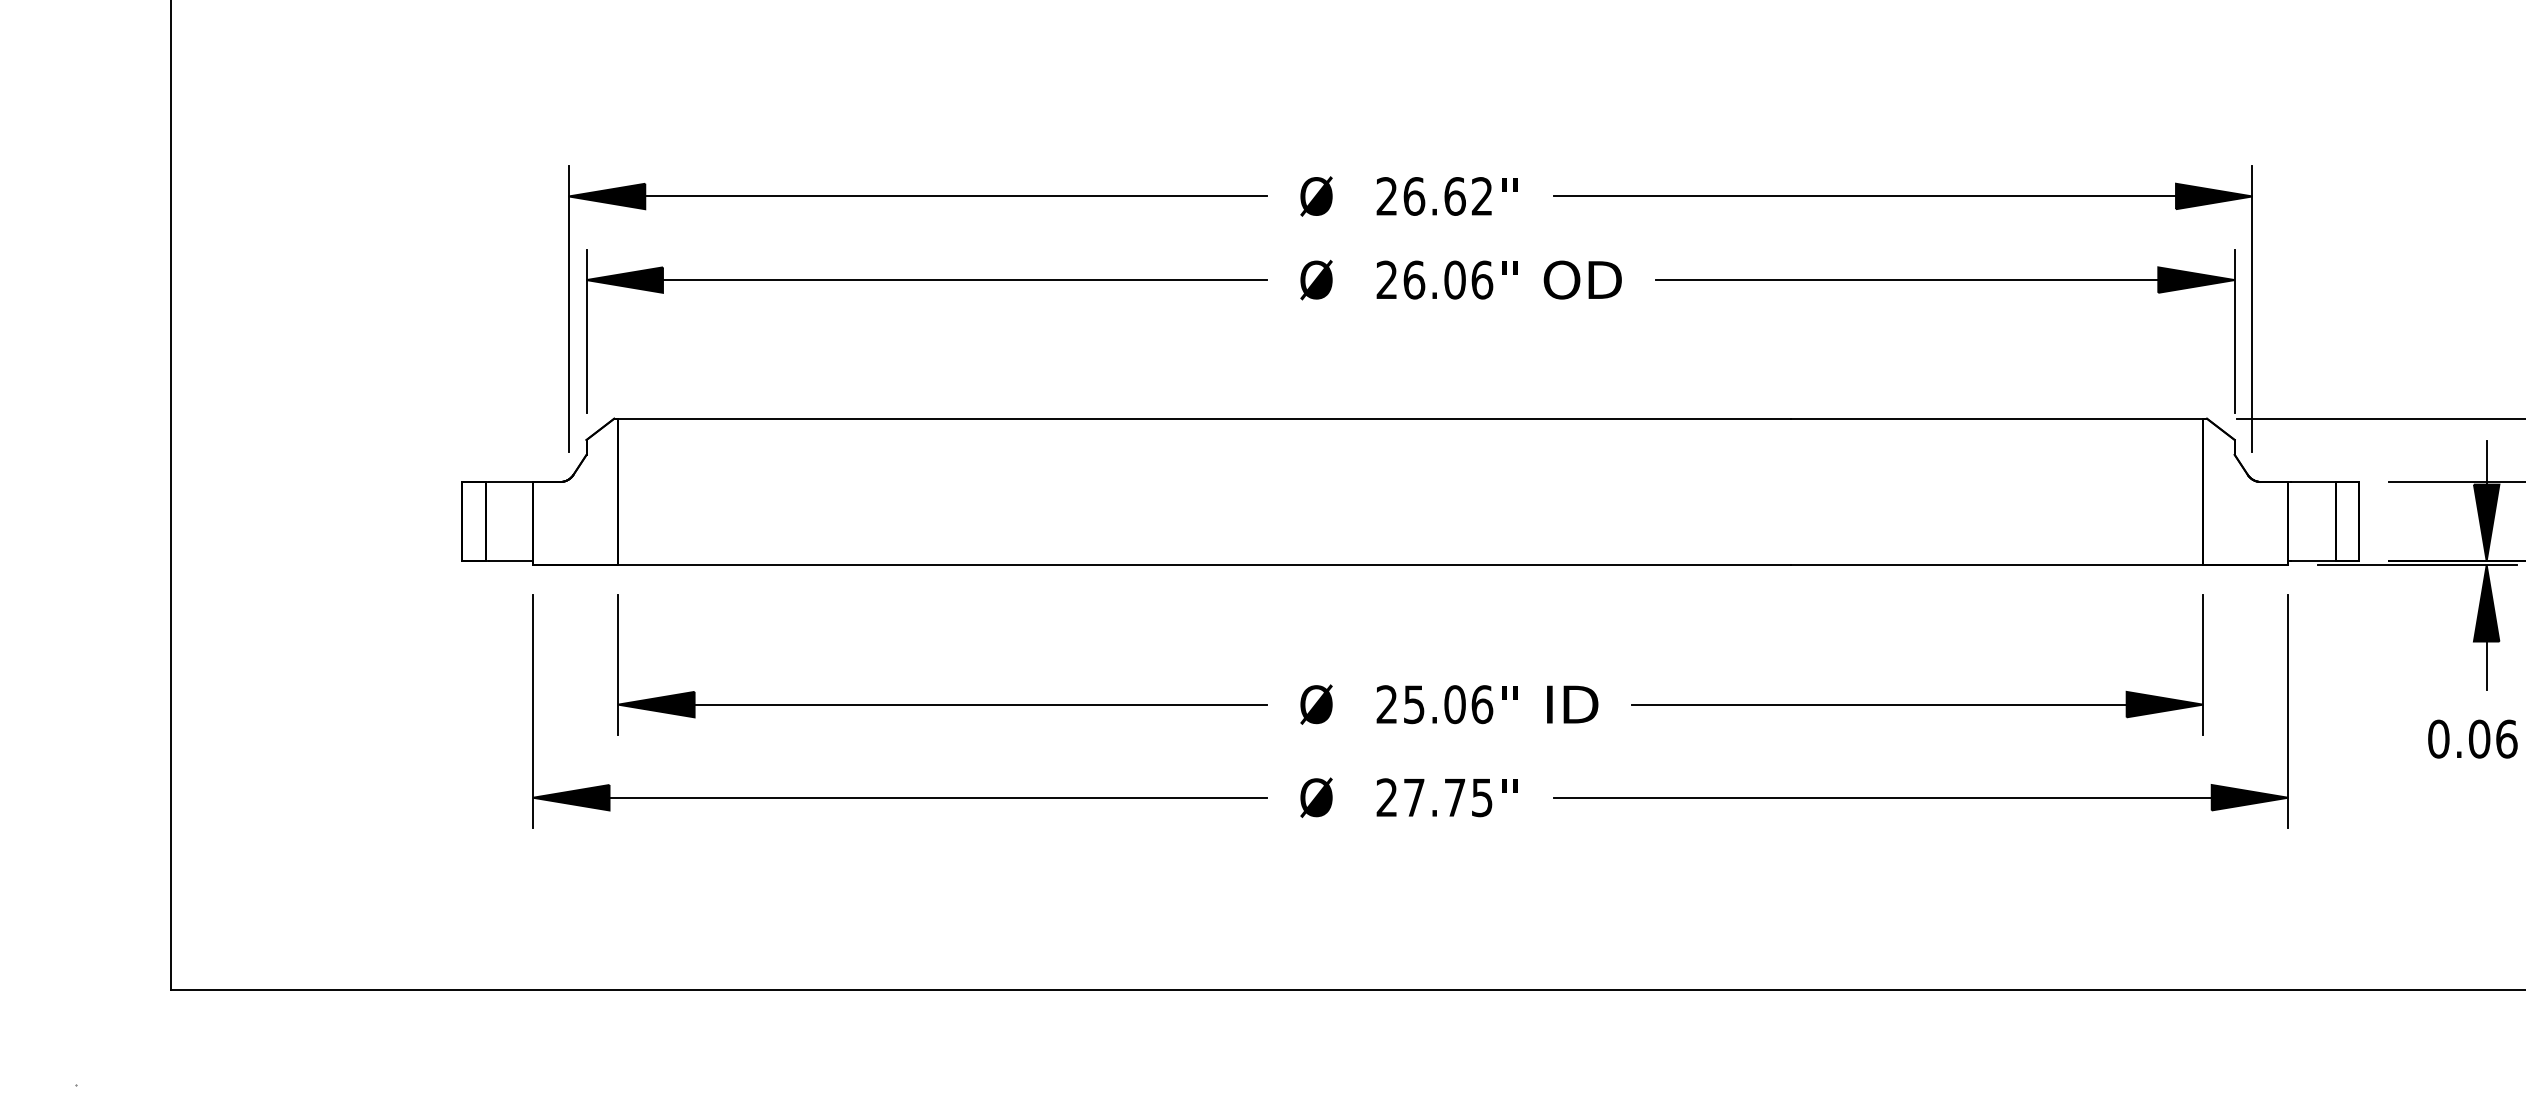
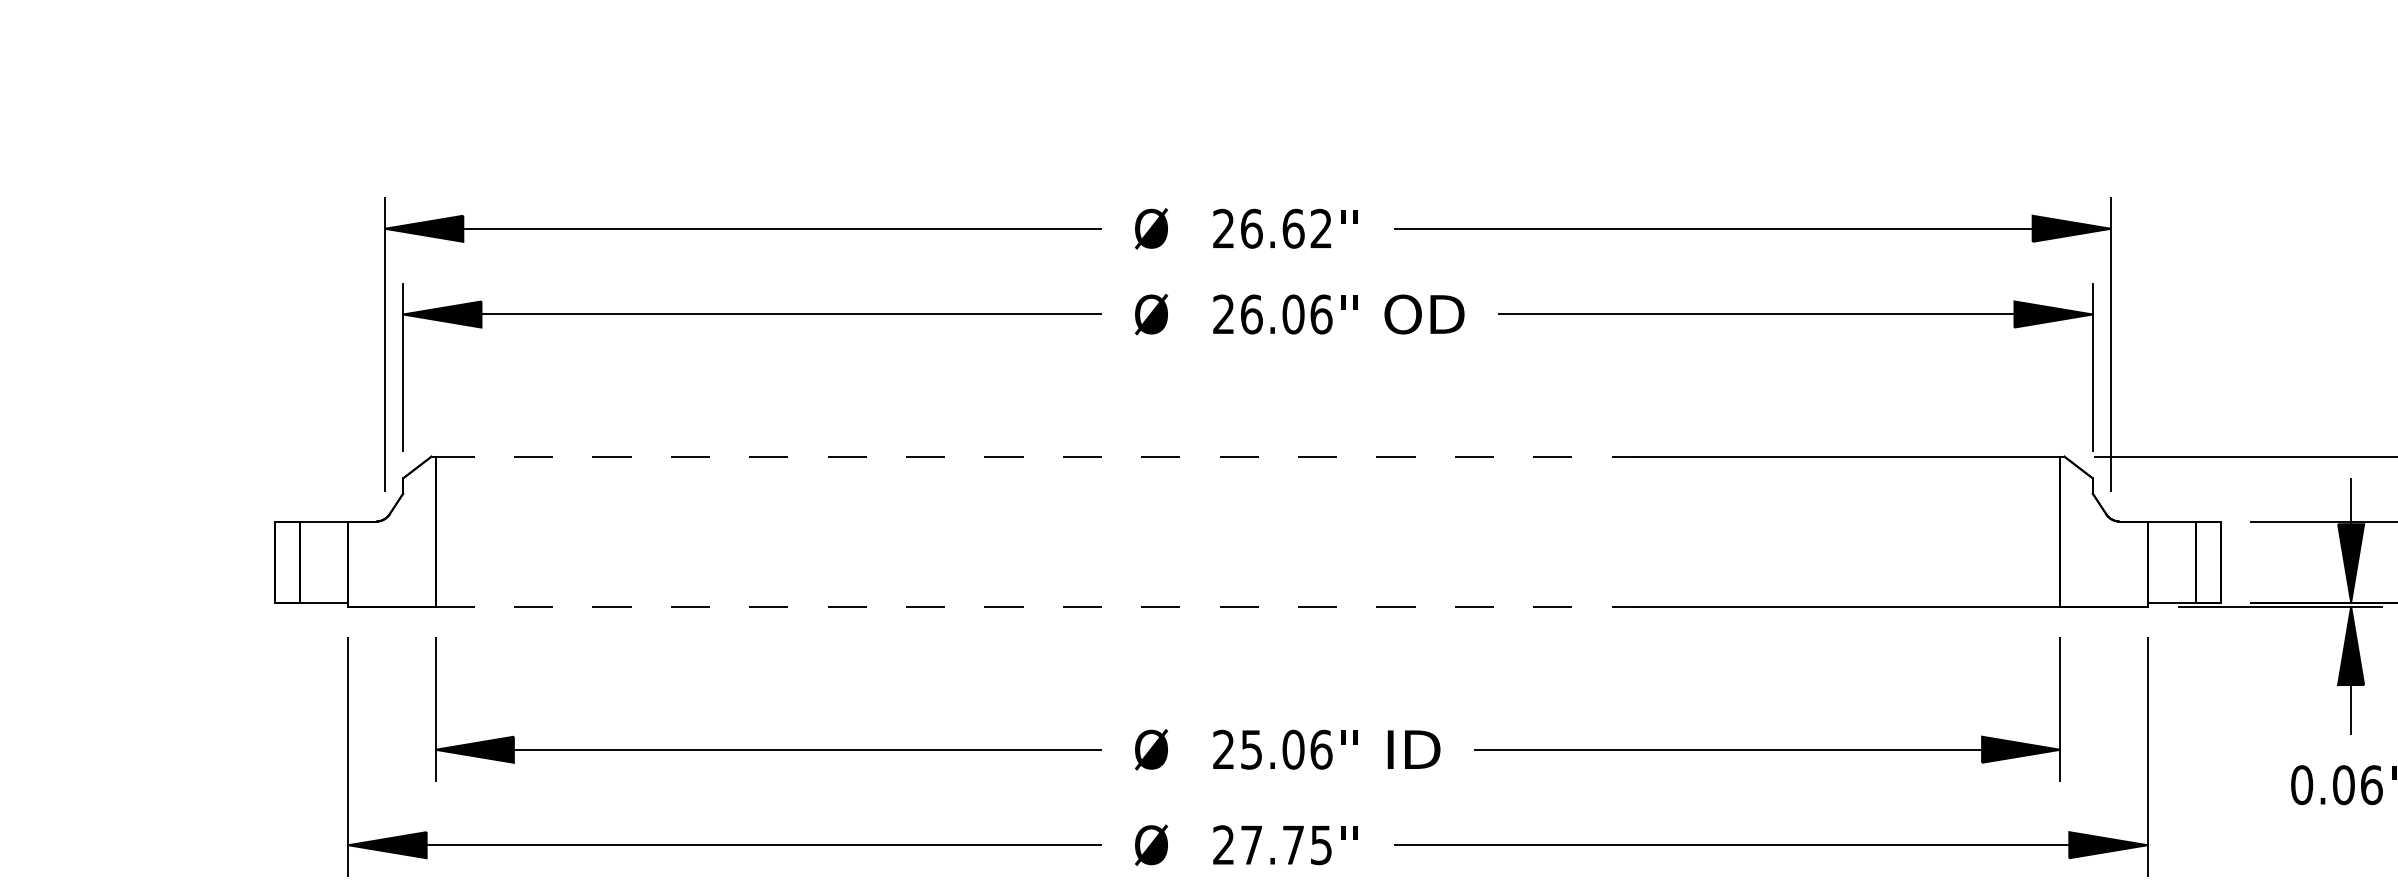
line: (1204, 418) -> (1036, 456), solid -> dashed
line: (1204, 565) -> (1036, 607), solid -> dashed

